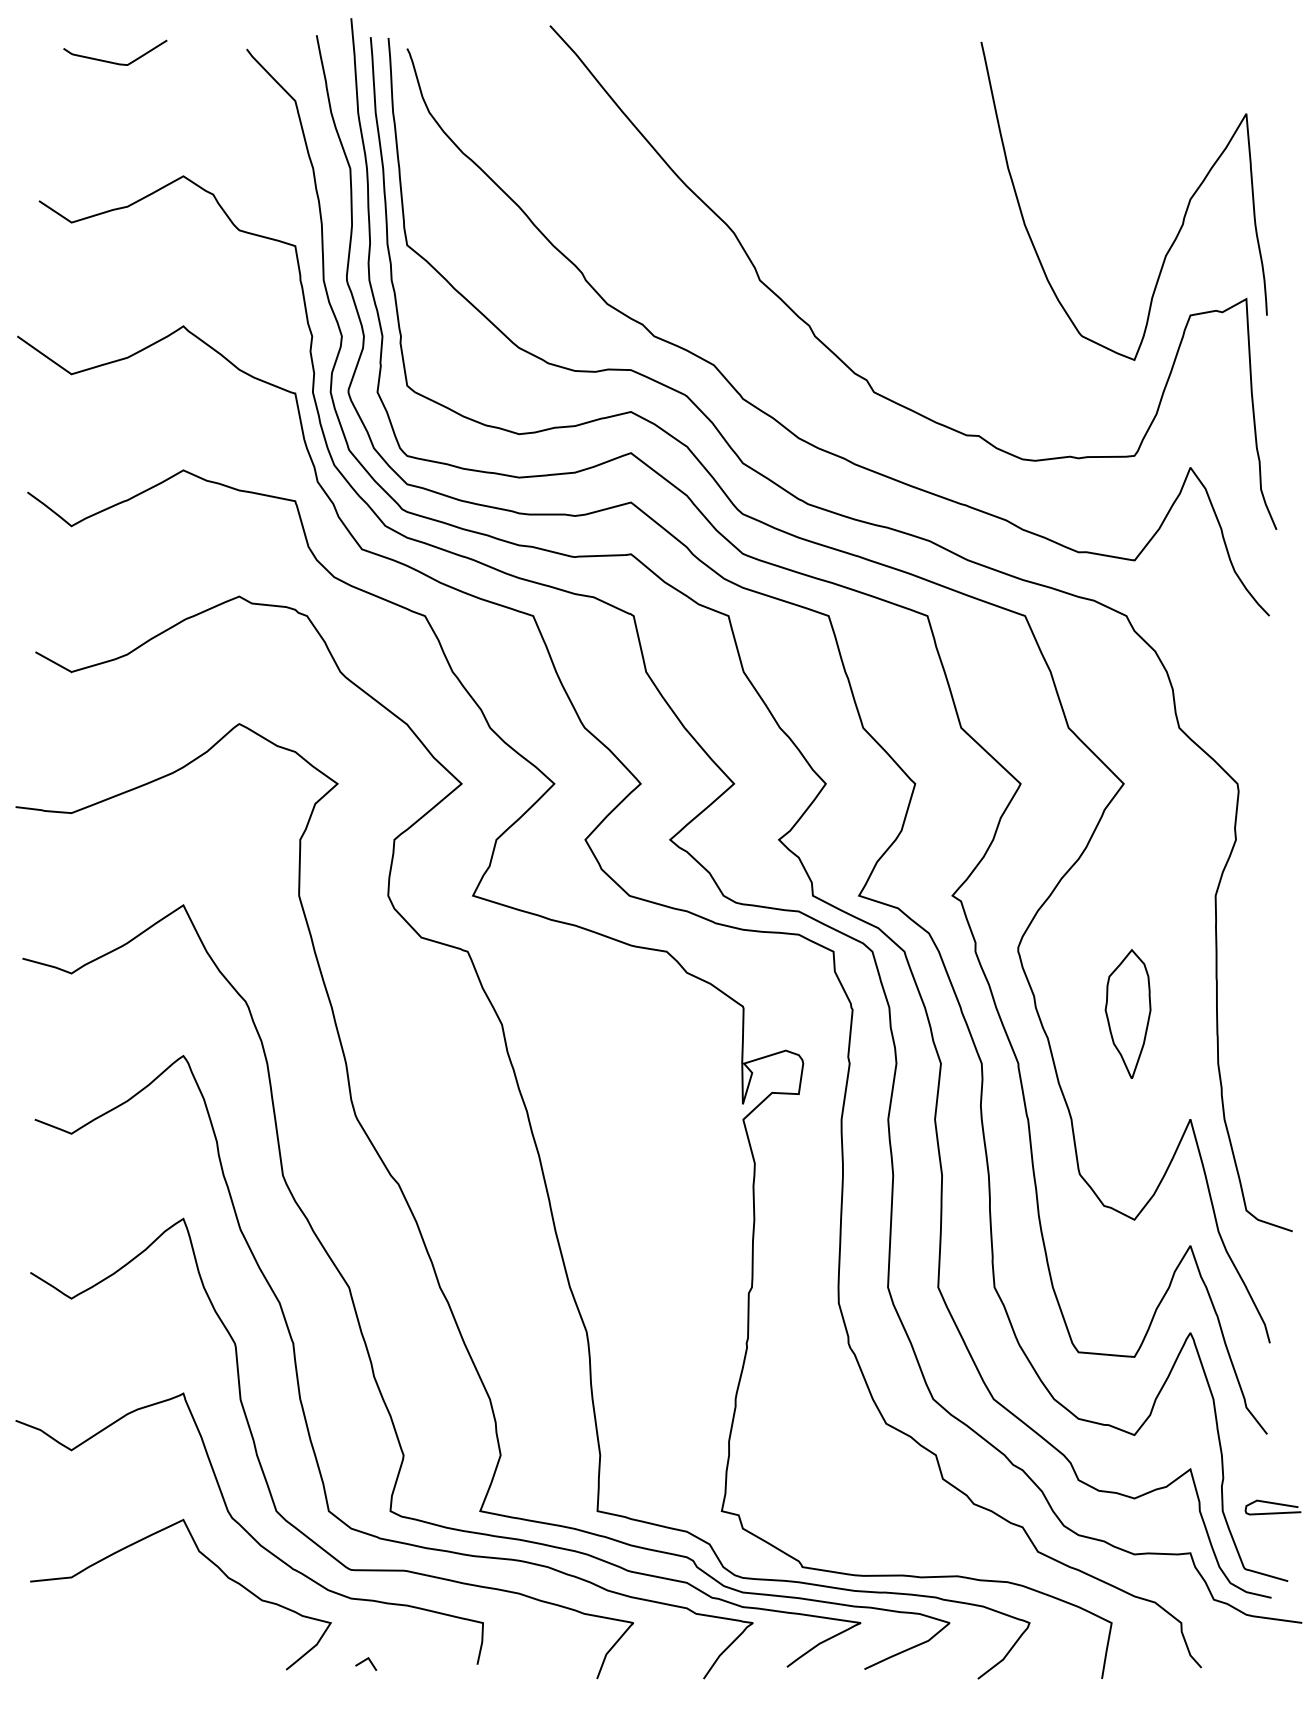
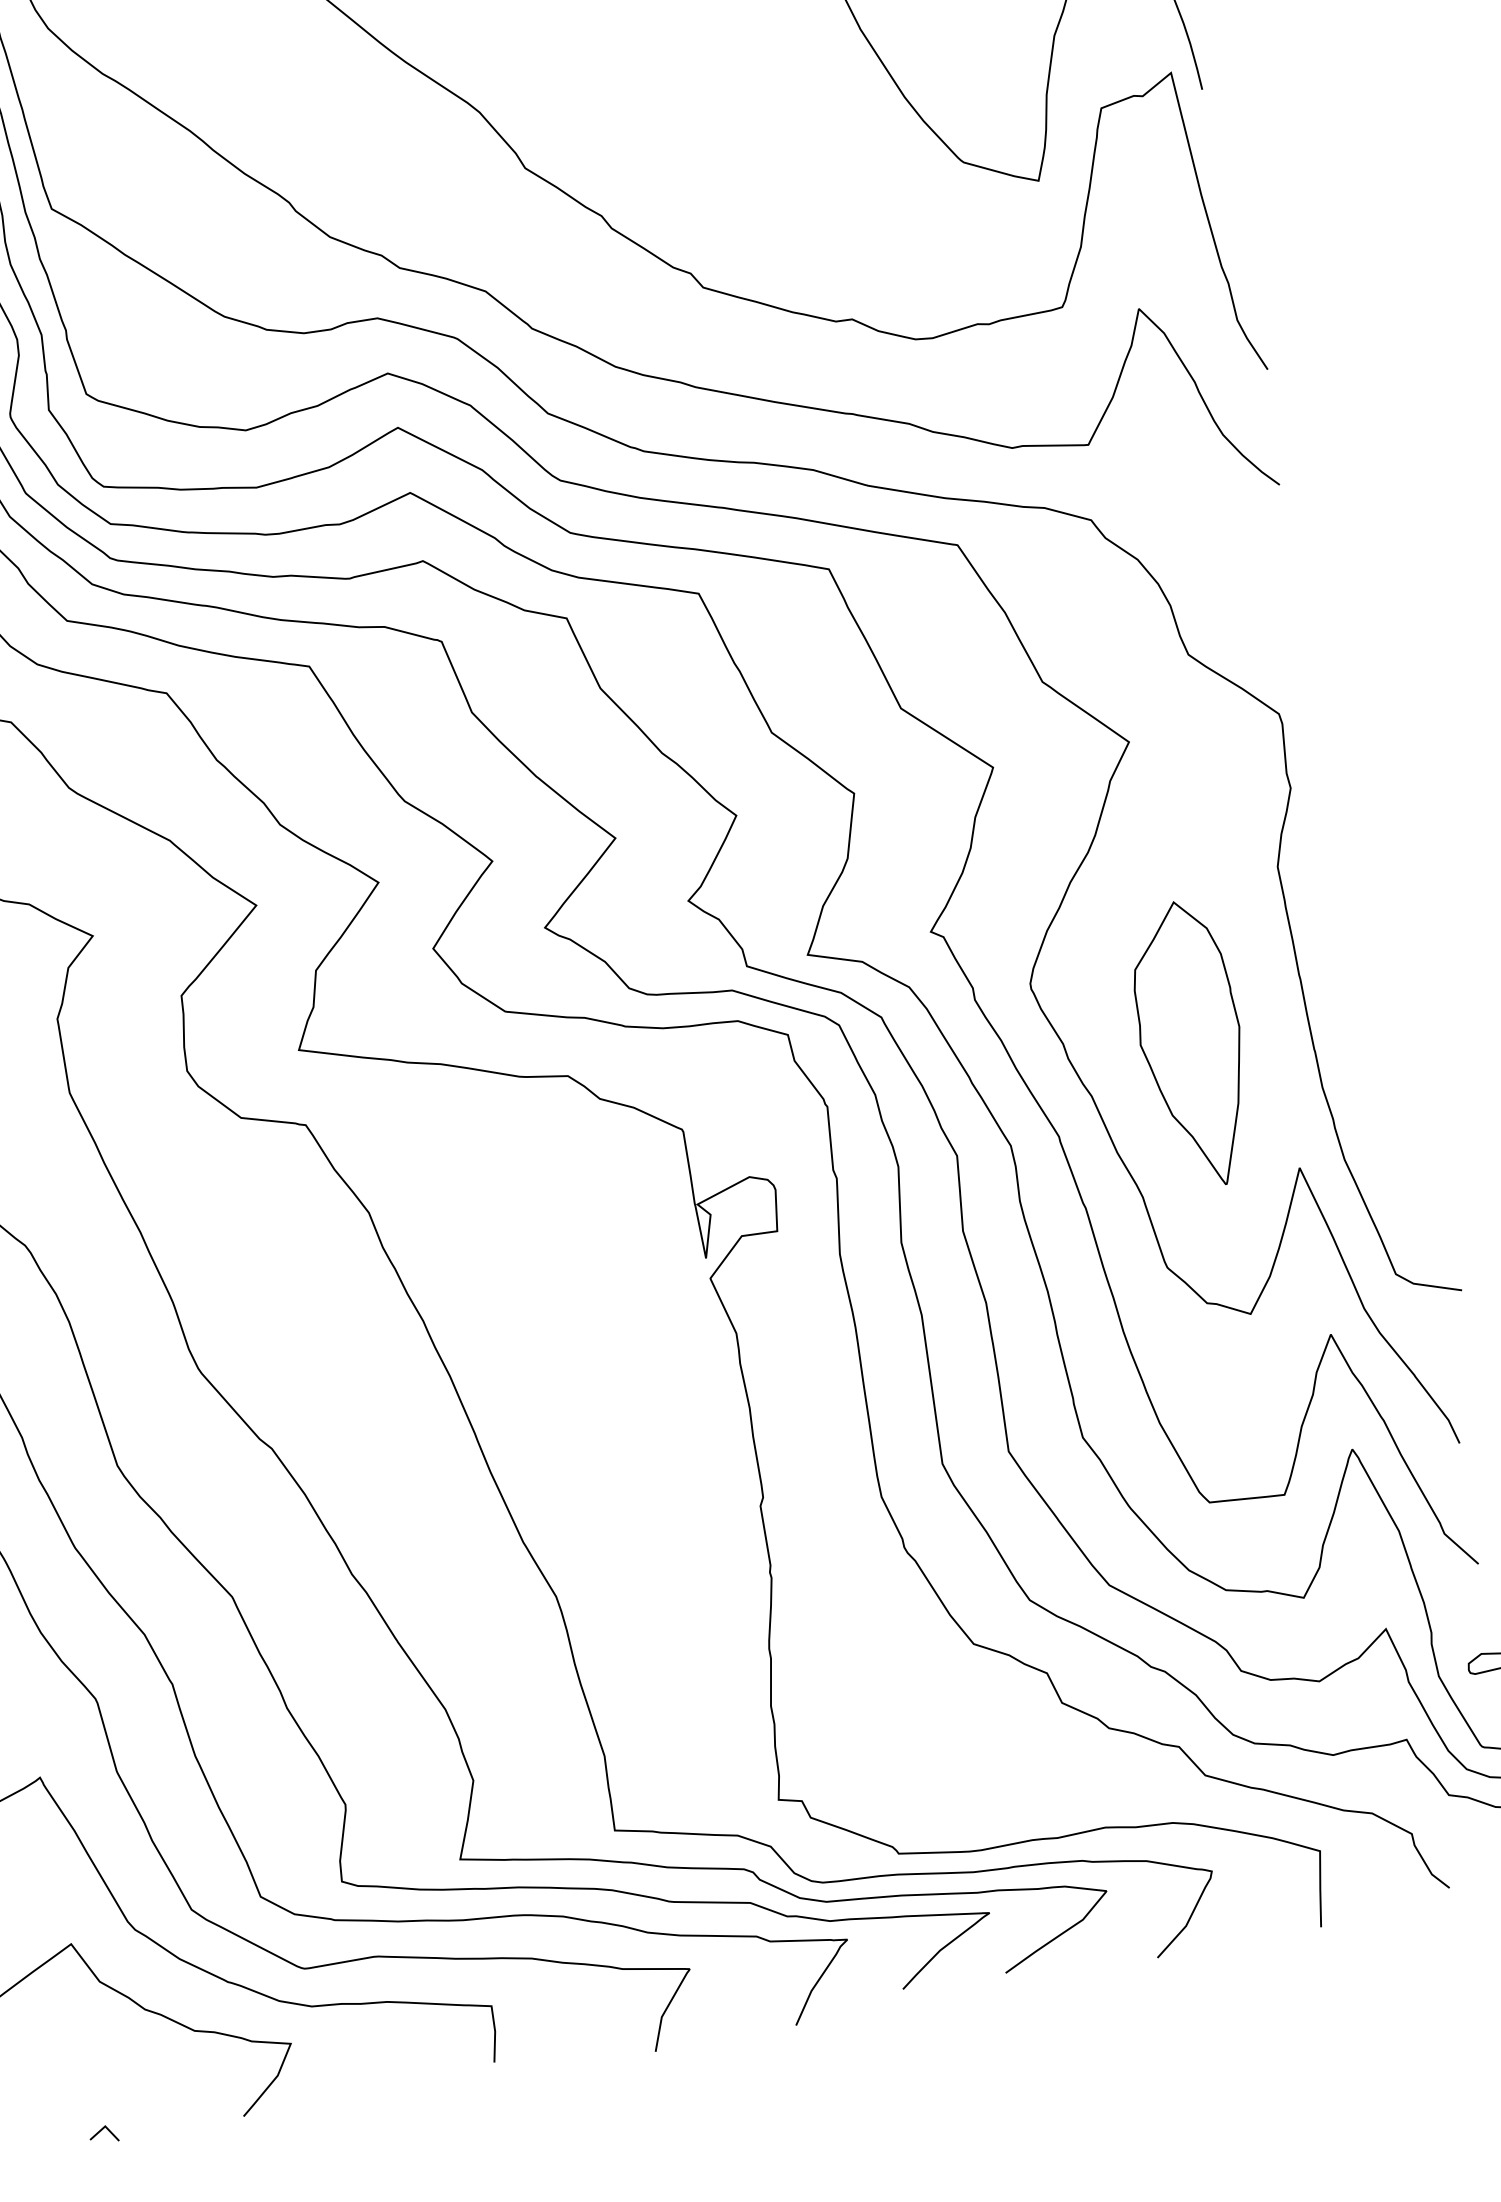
part: (1127, 1013) -> (1190, 1043), size x1.67
line: (364, 1661) -> (100, 2131), moved

